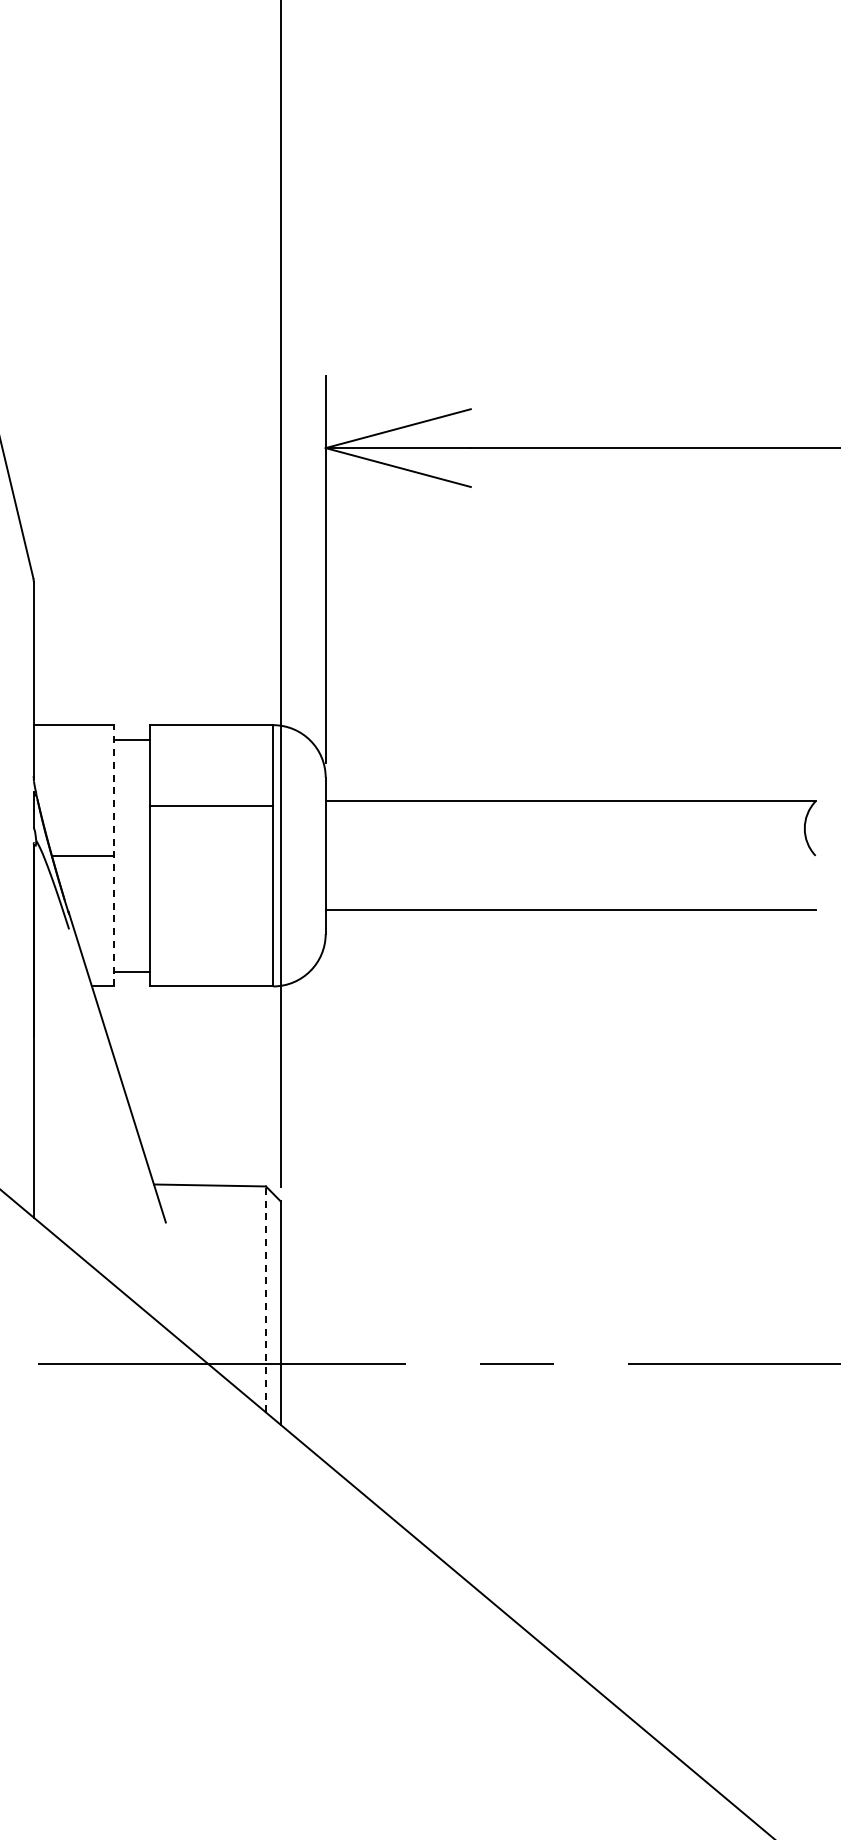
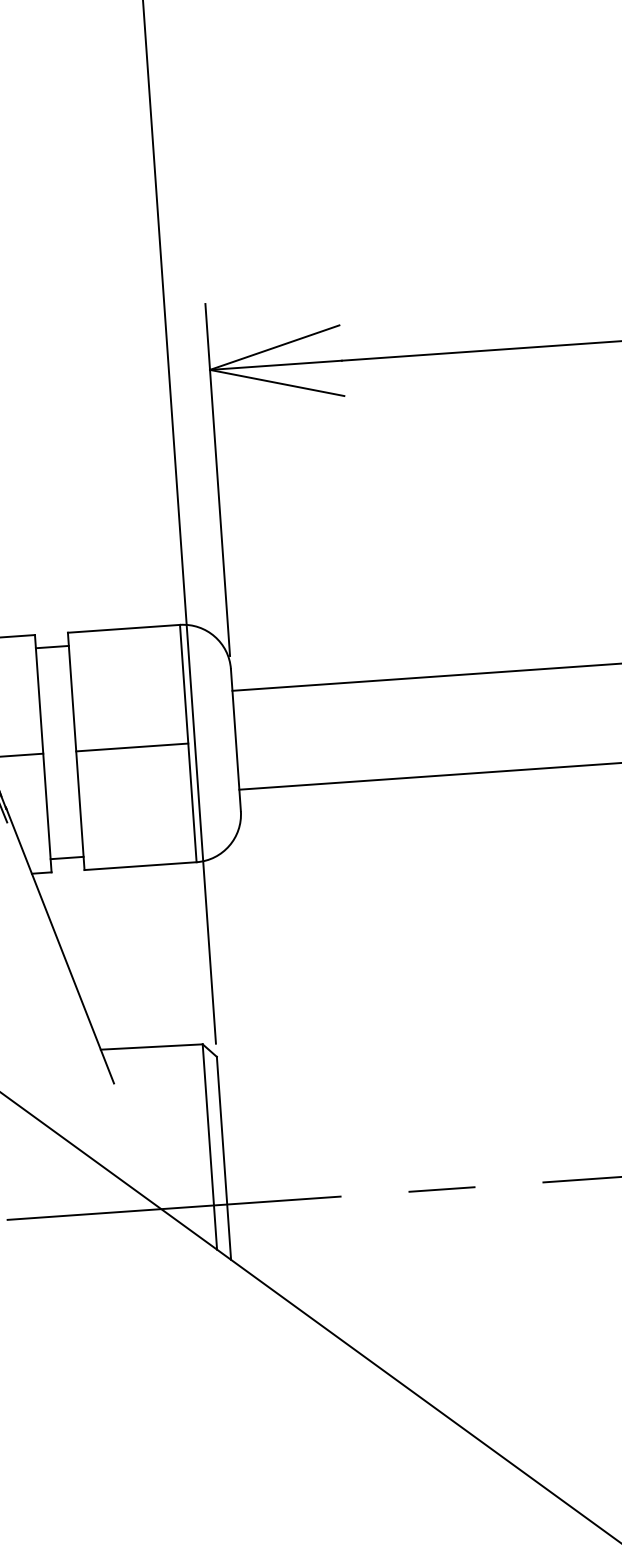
line: (211, 805) -> (132, 747), moved
line: (113, 855) -> (43, 753), dashed -> solid
line: (266, 1298) -> (210, 1146), dashed -> solid

